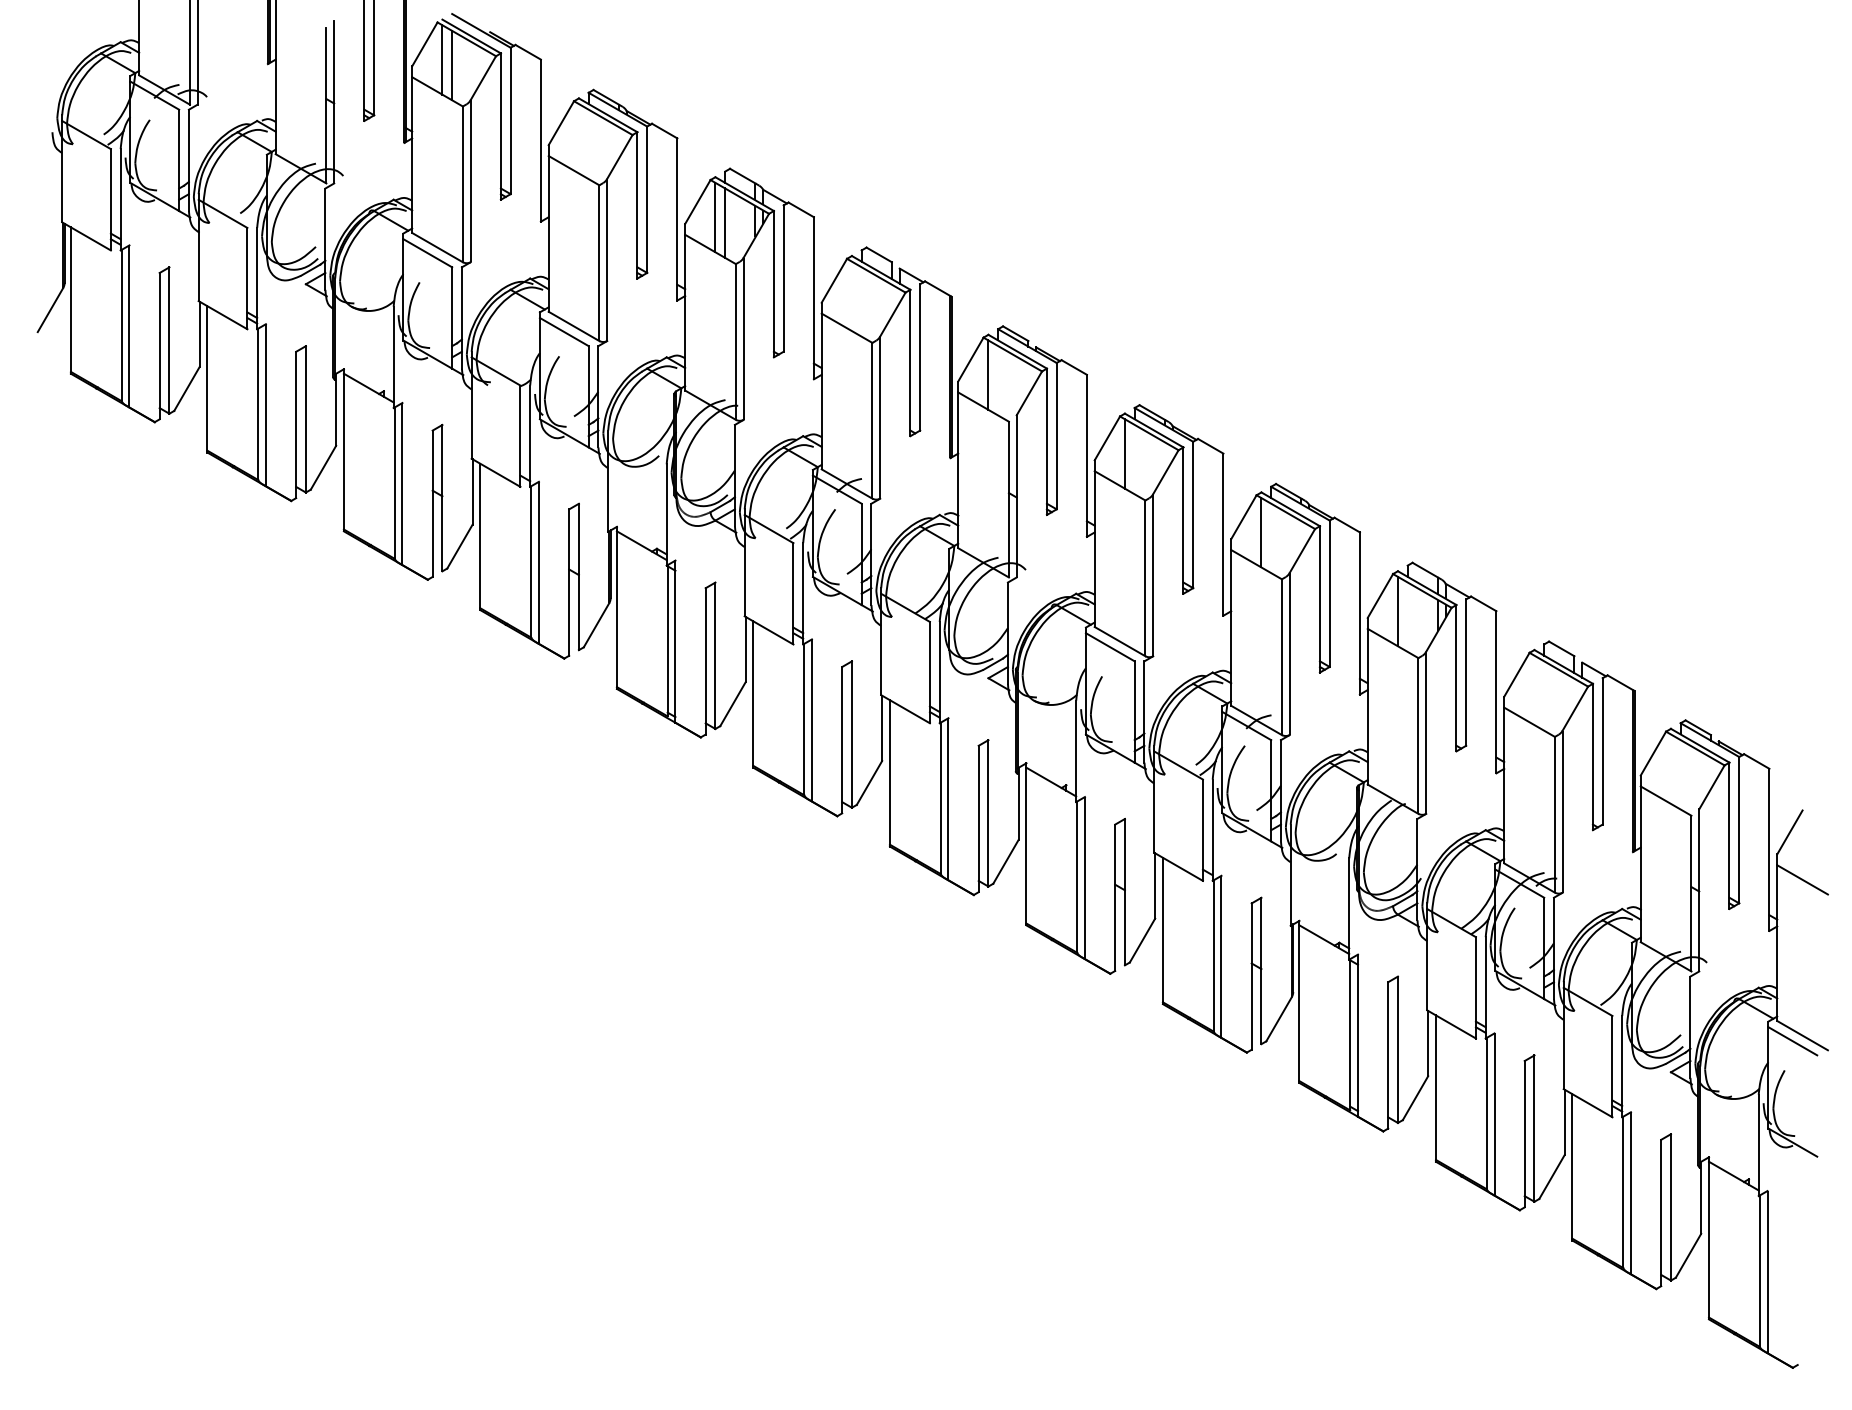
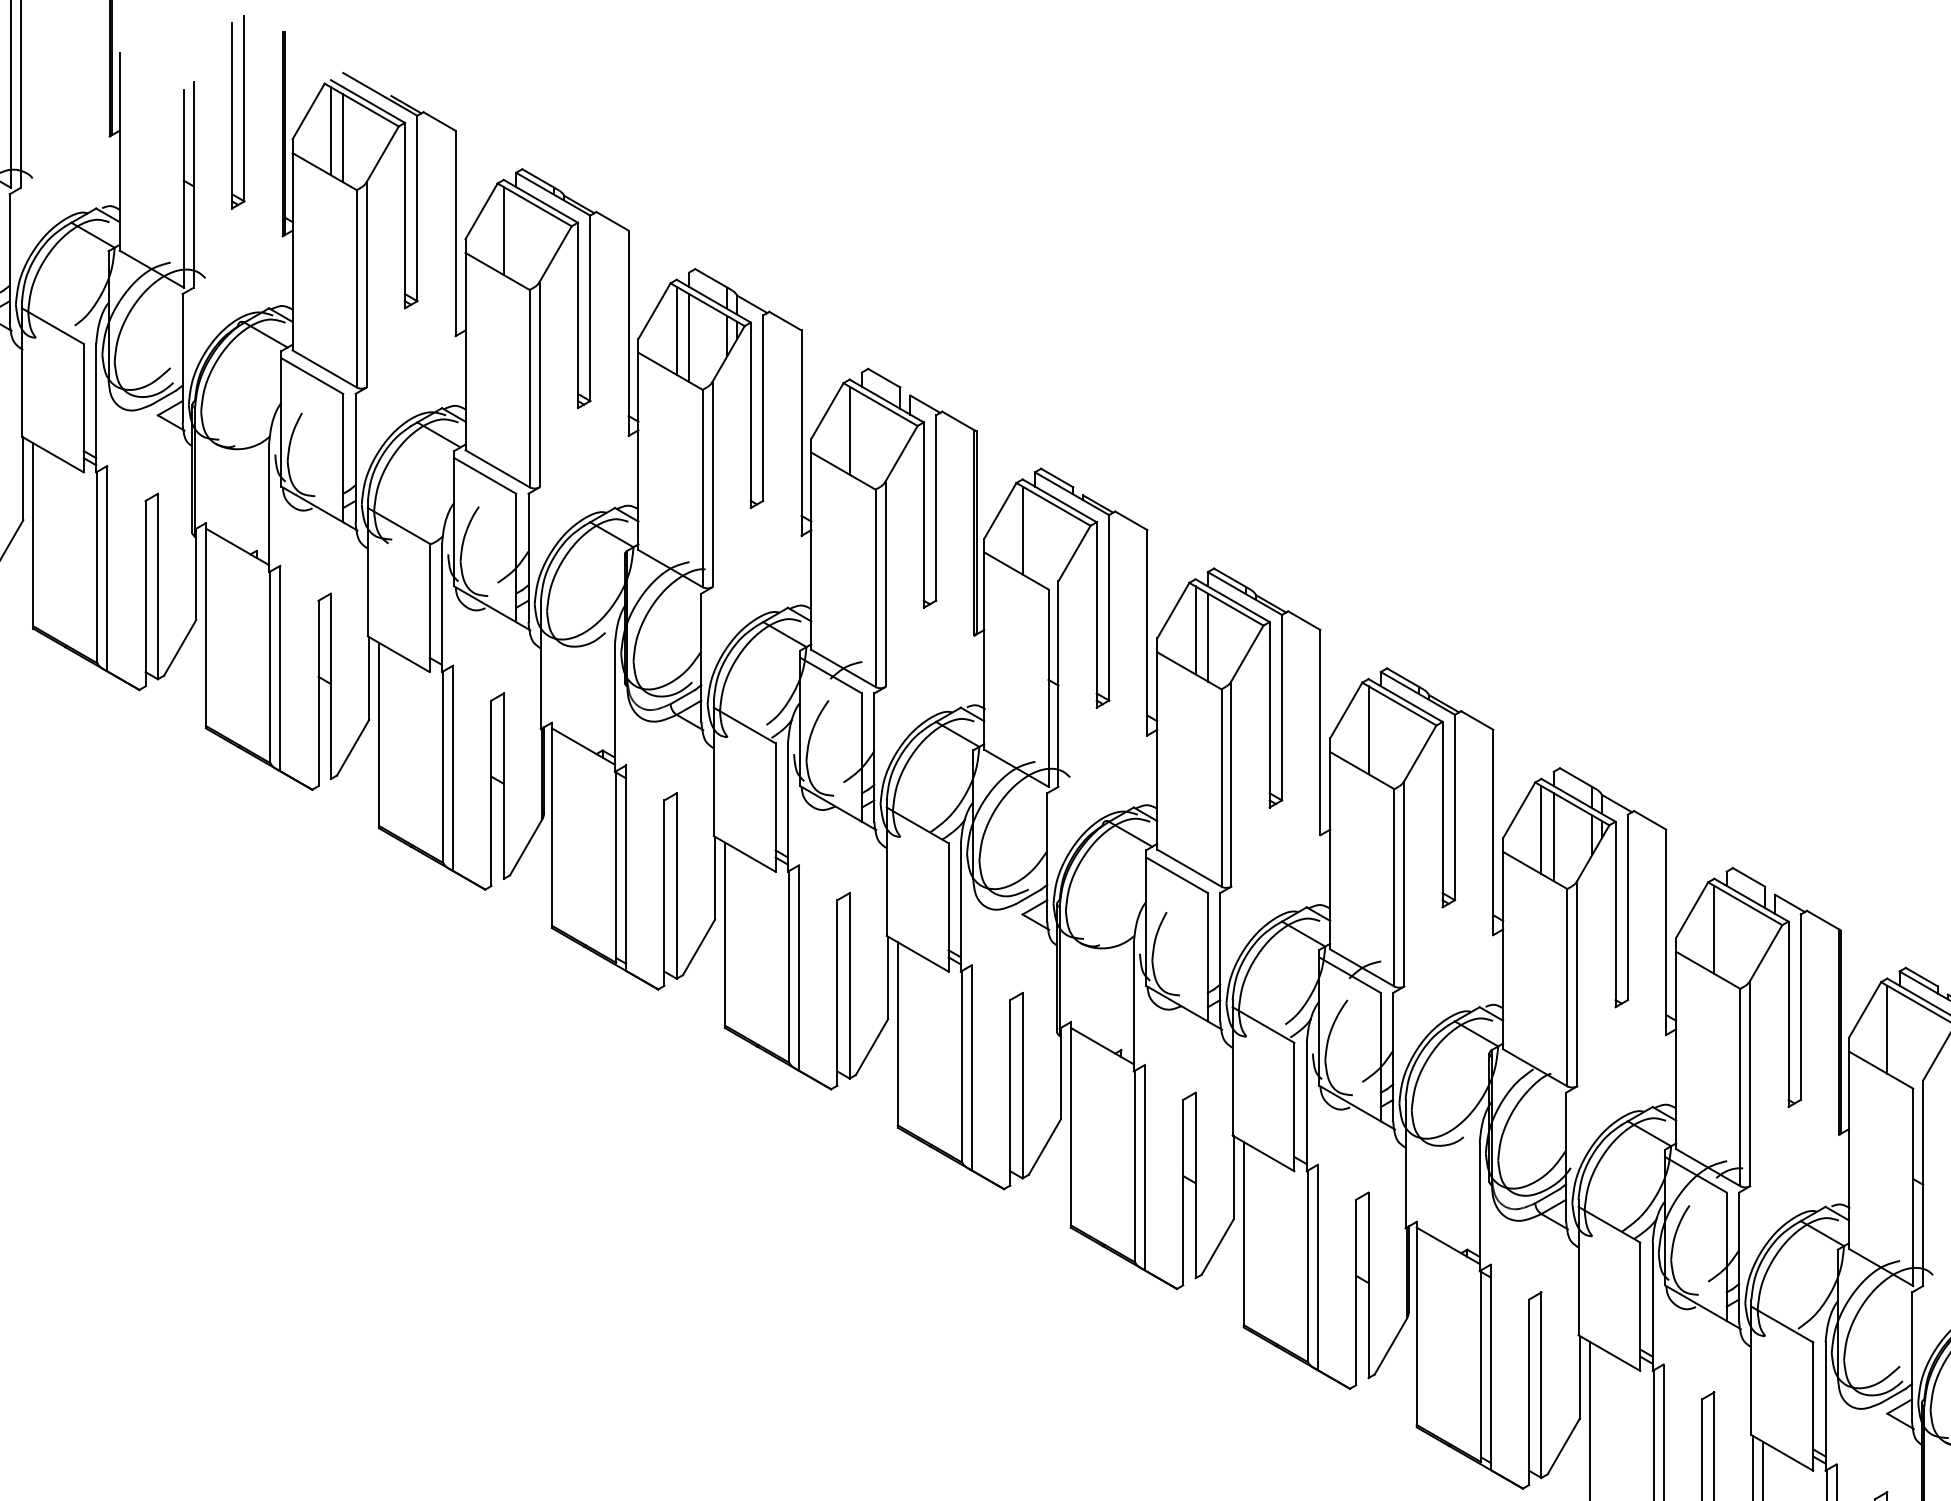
line: (578, 138) -> (503, 230), added
line: (851, 296) -> (849, 430), added
line: (1134, 459) -> (1207, 637), added
line: (1407, 616) -> (1553, 836), added
line: (1534, 690) -> (1714, 930), added
line: (1670, 768) -> (1886, 1028), added

